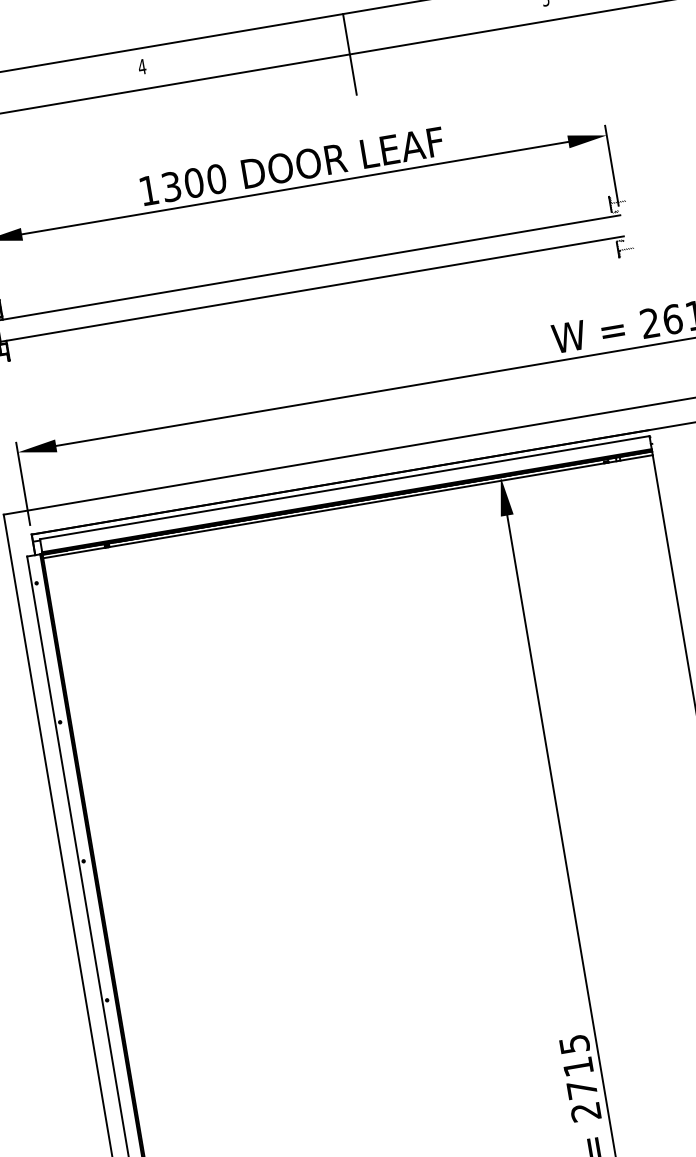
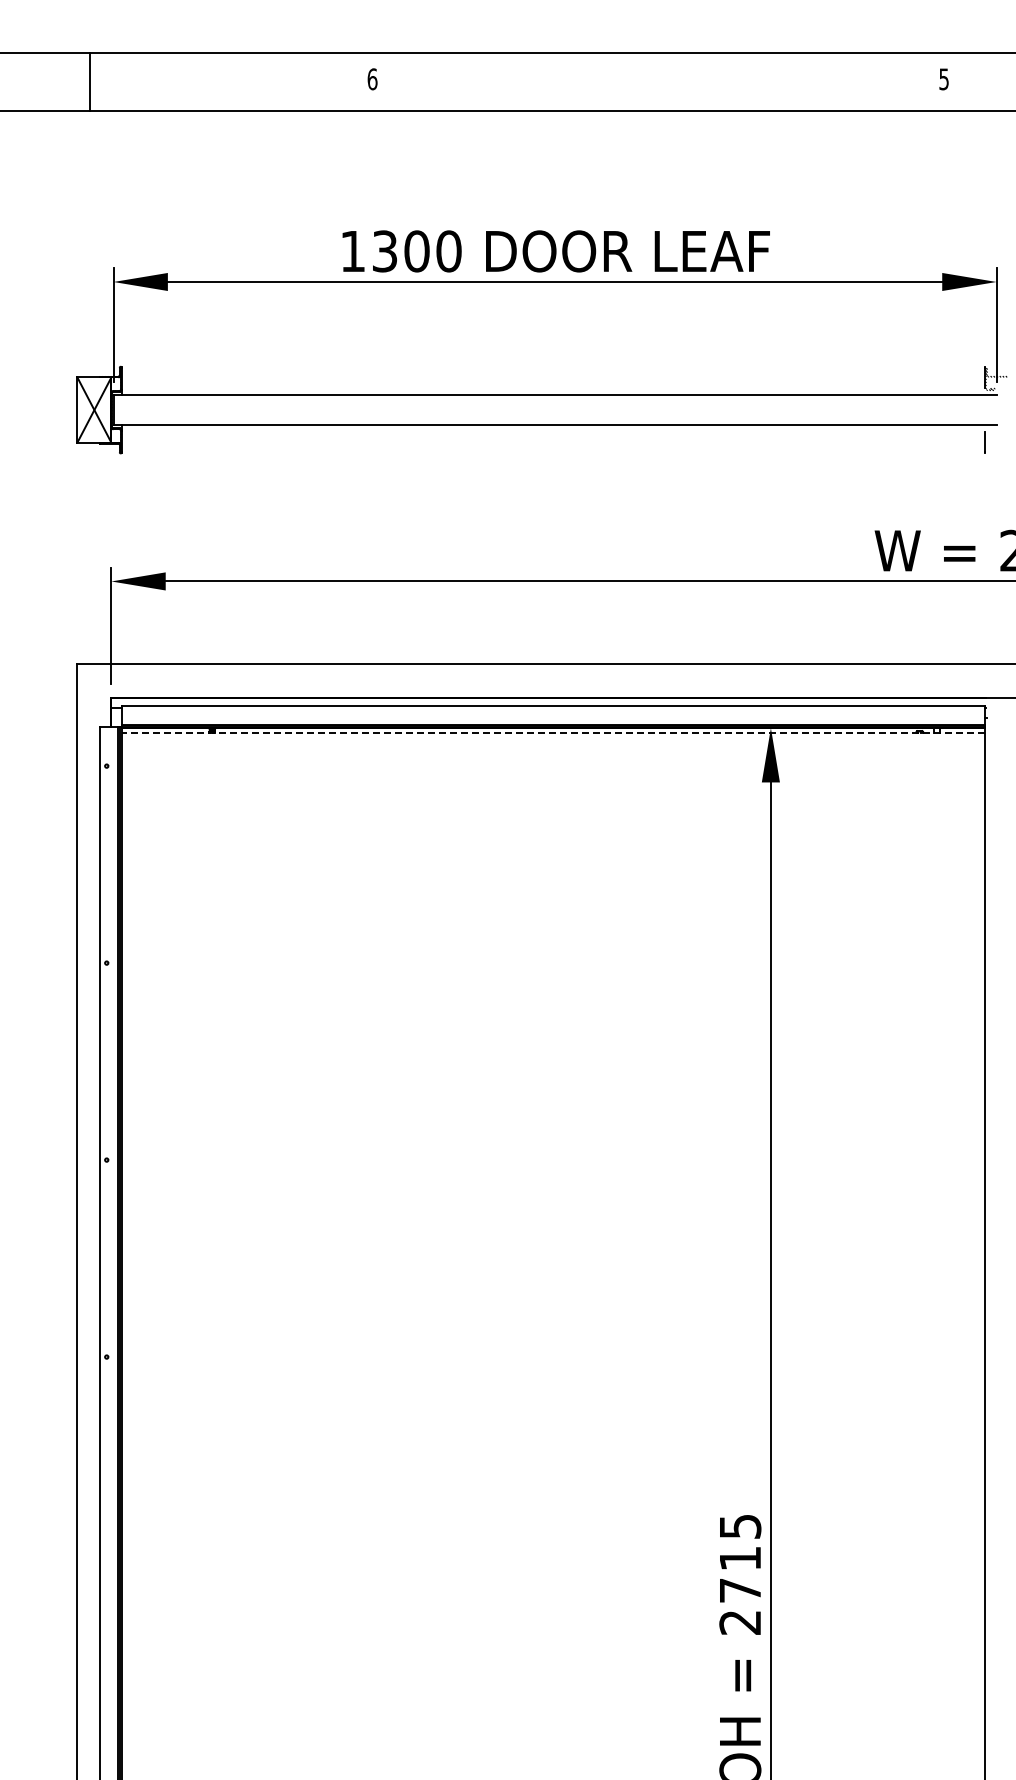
line: (349, 54) -> (661, 110), removed
text: (142, 67) -> (372, 79), 4 -> 6
hatch: (625, 247) -> (996, 440), removed
line: (348, 506) -> (553, 733), solid -> dashed

